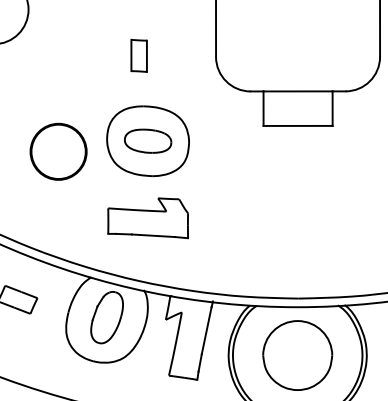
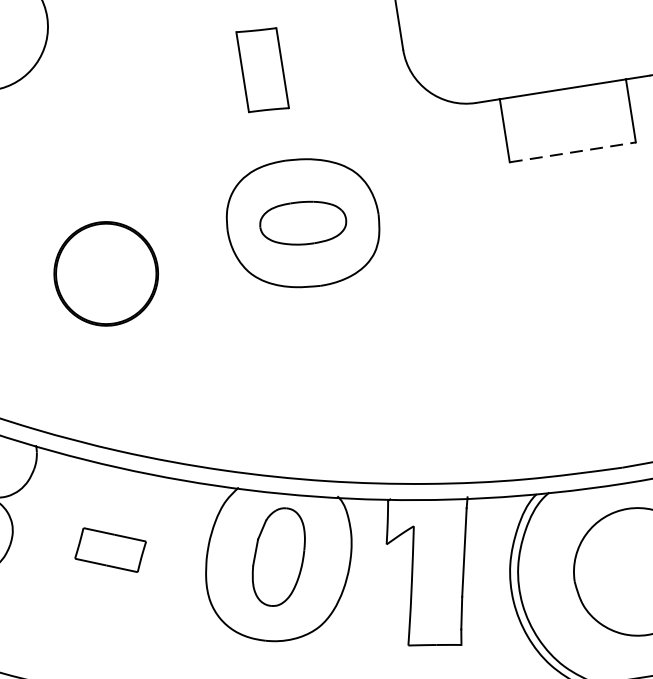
part: (138, 55) -> (261, 69), size x1.4
line: (298, 125) -> (573, 151), solid -> dashed
circle: (58, 151) -> (105, 273), moved
part: (147, 218) -> (324, 364), removed

